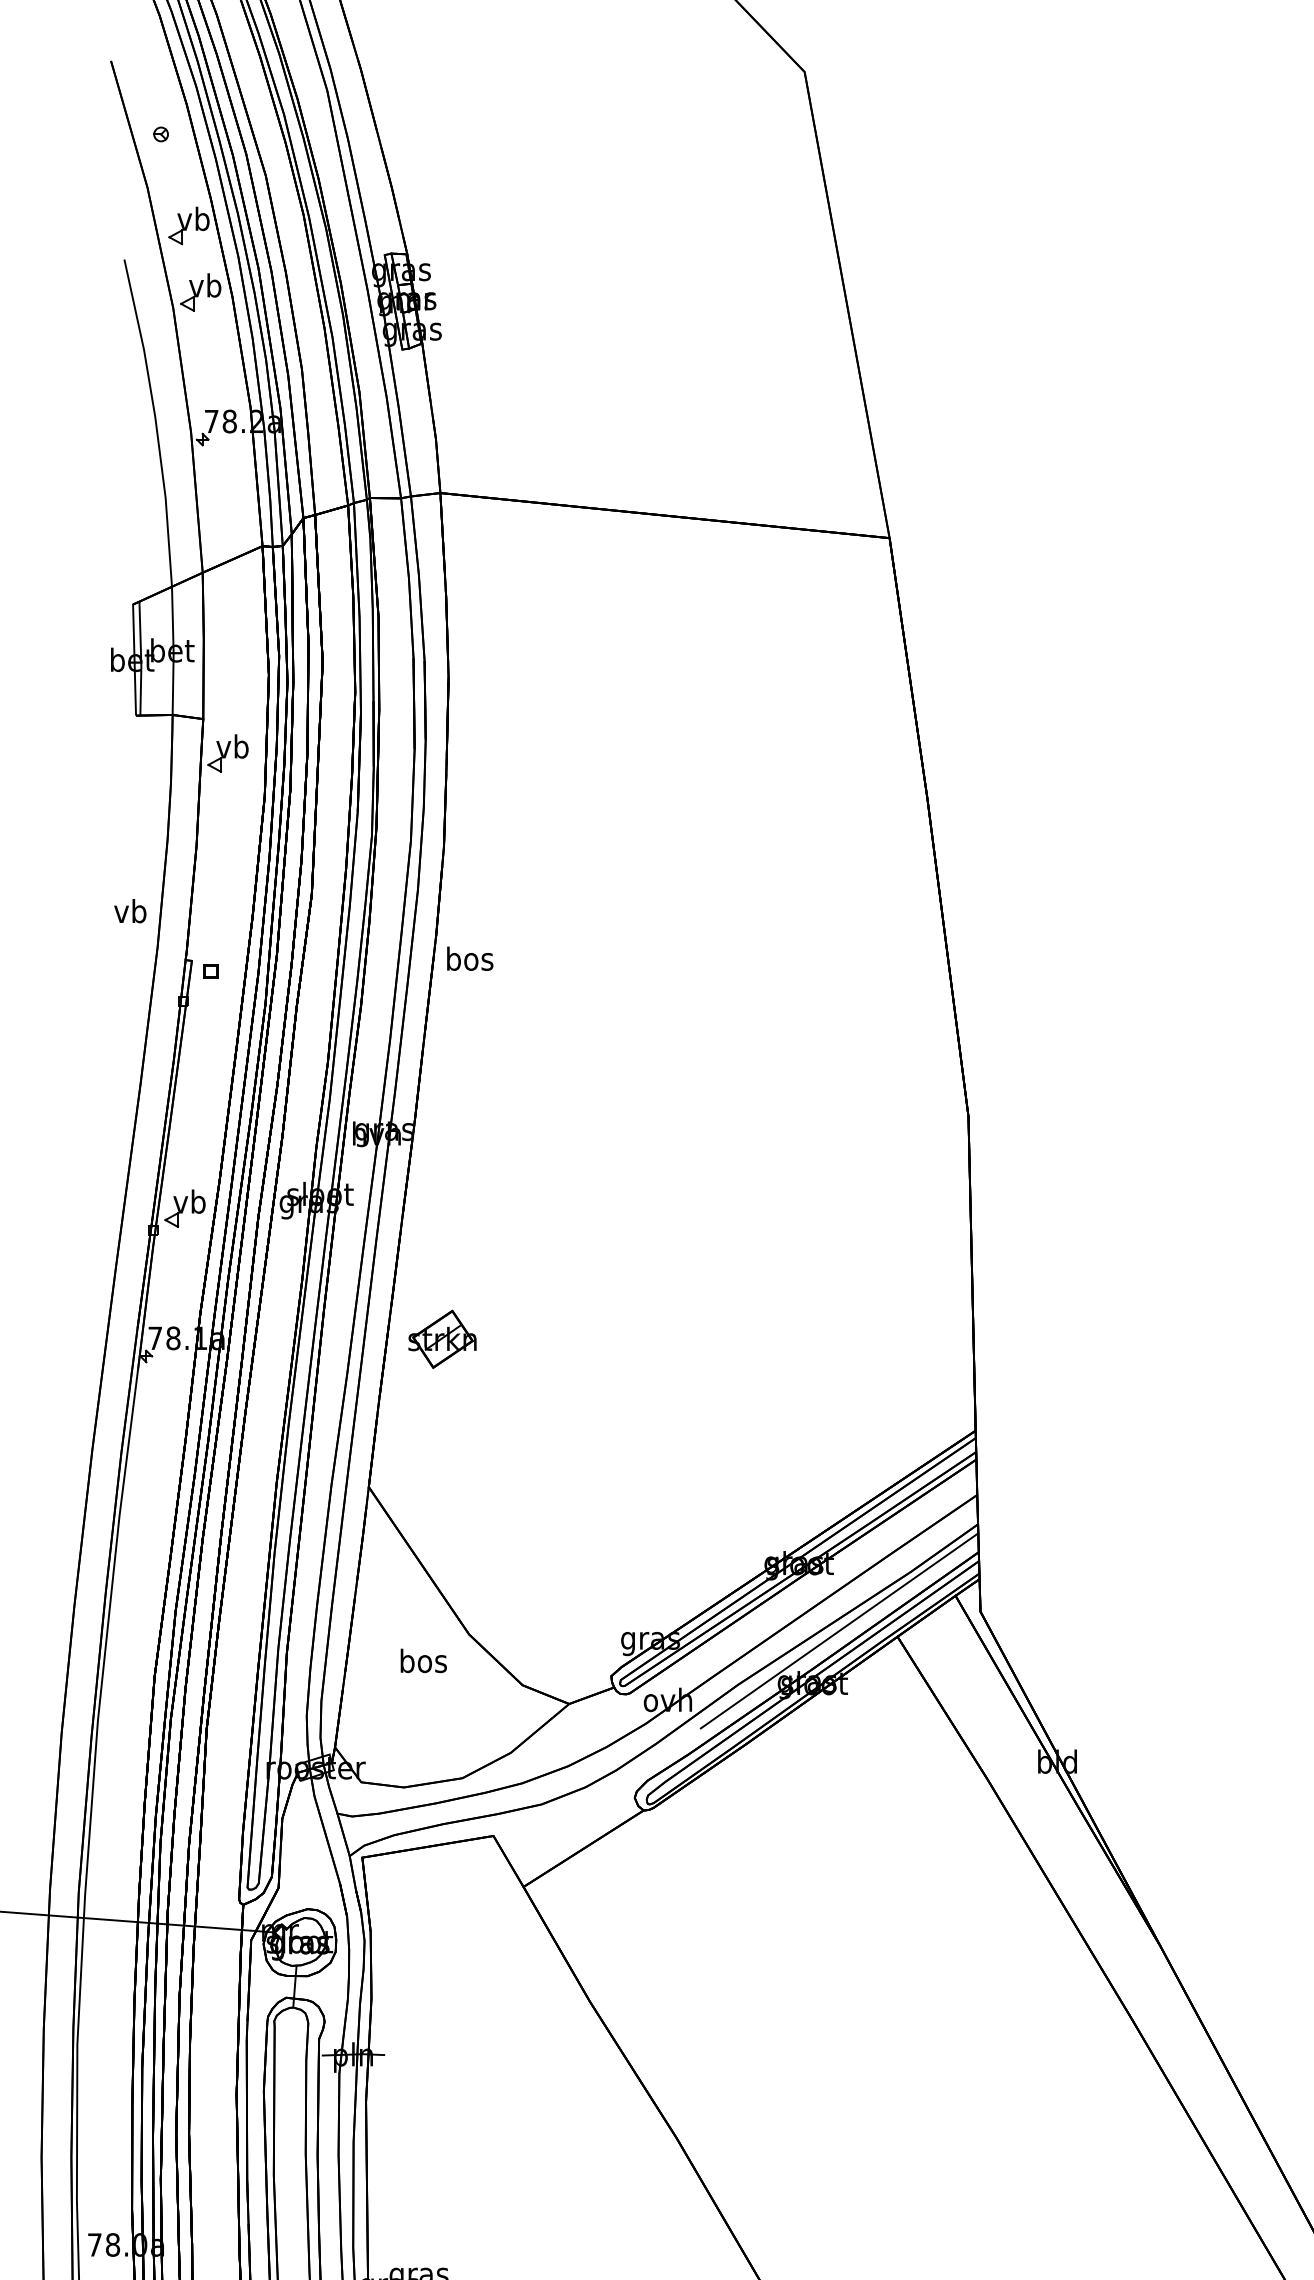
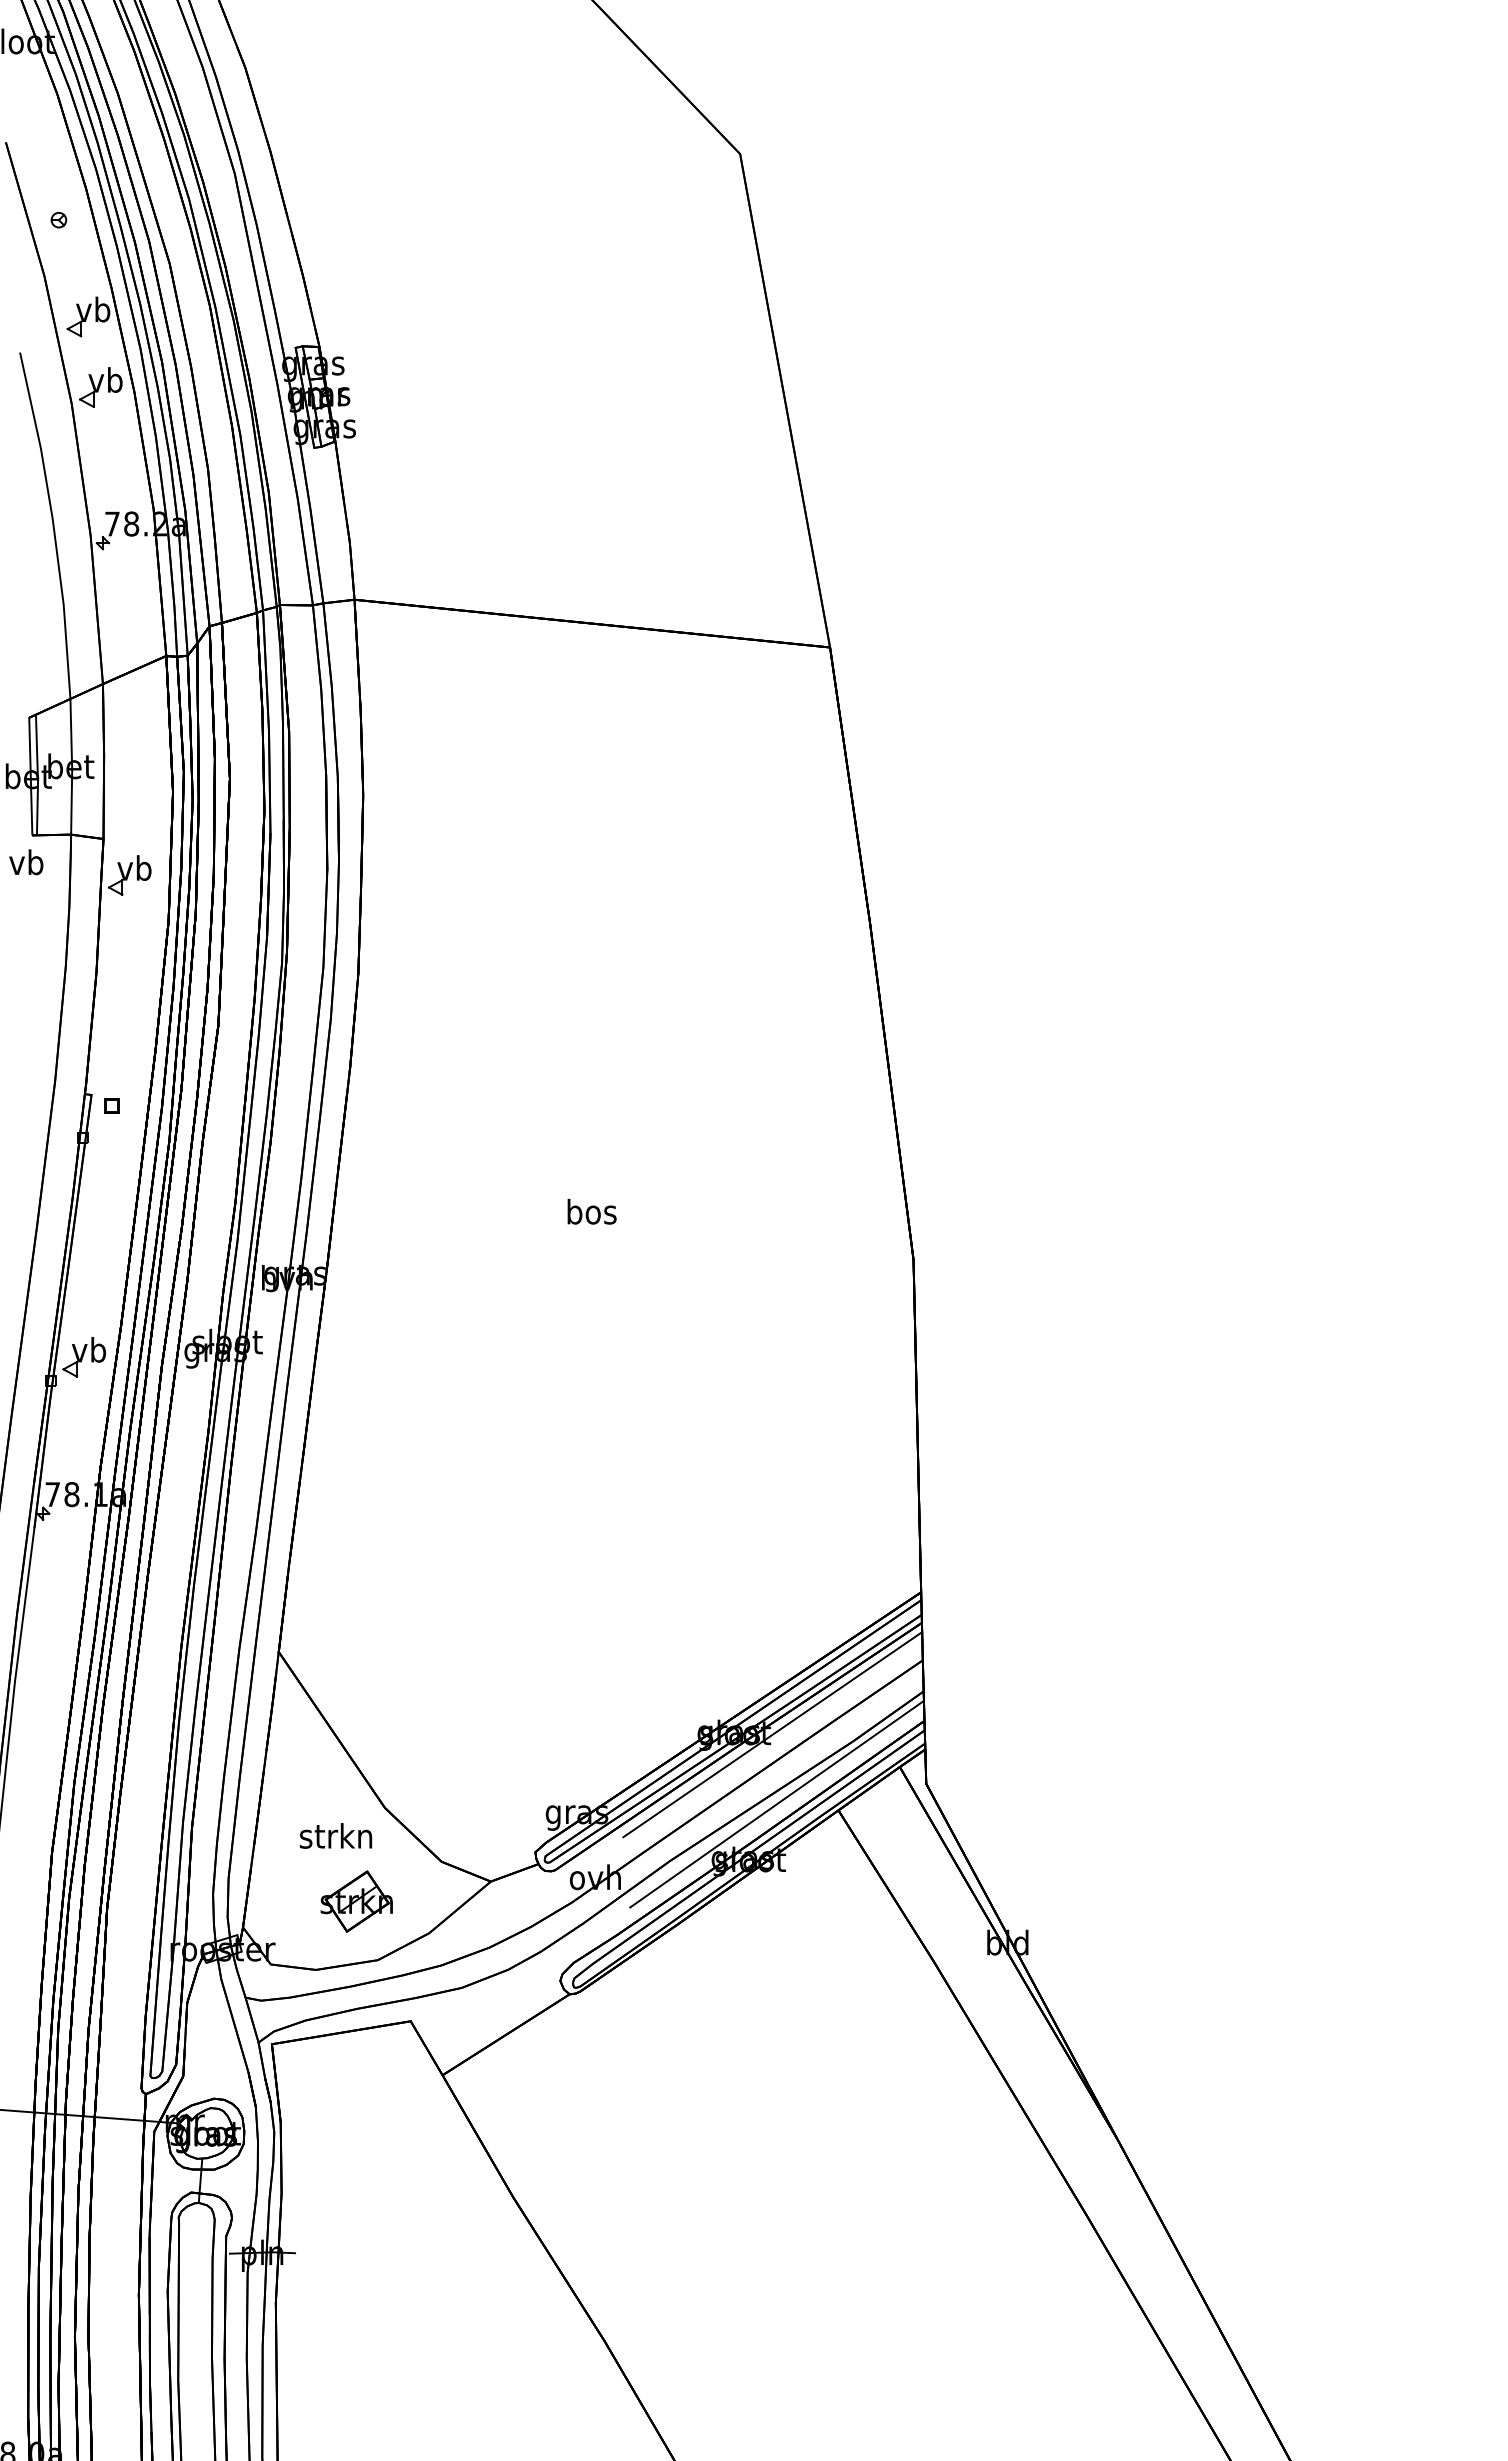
text: (130, 911) -> (26, 862), moved
text: (469, 958) -> (591, 1211), moved
part: (442, 1339) -> (356, 1901), moved
line: (835, 1565) -> (772, 1734), added
text: (423, 1660) -> (336, 1835), bos -> strkn

